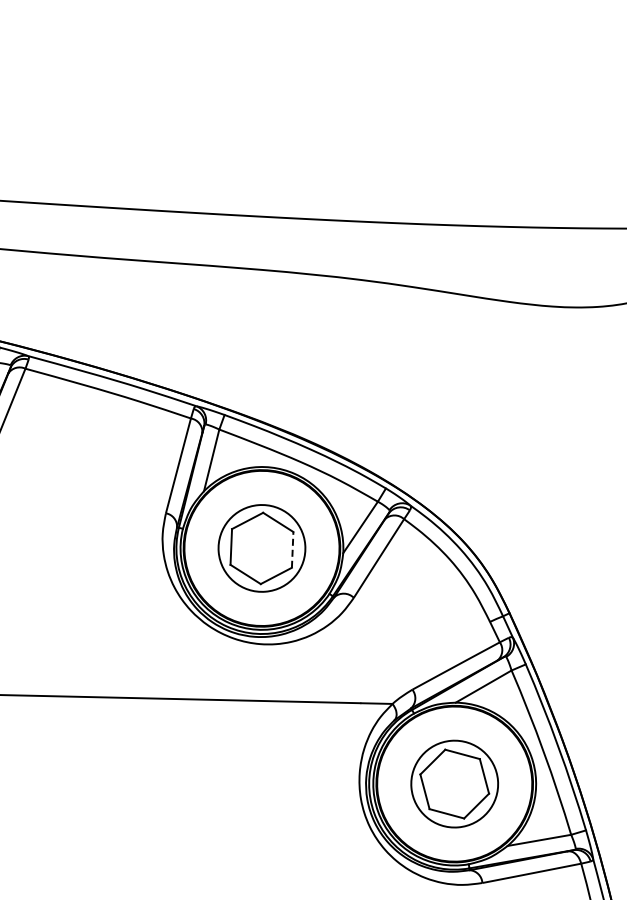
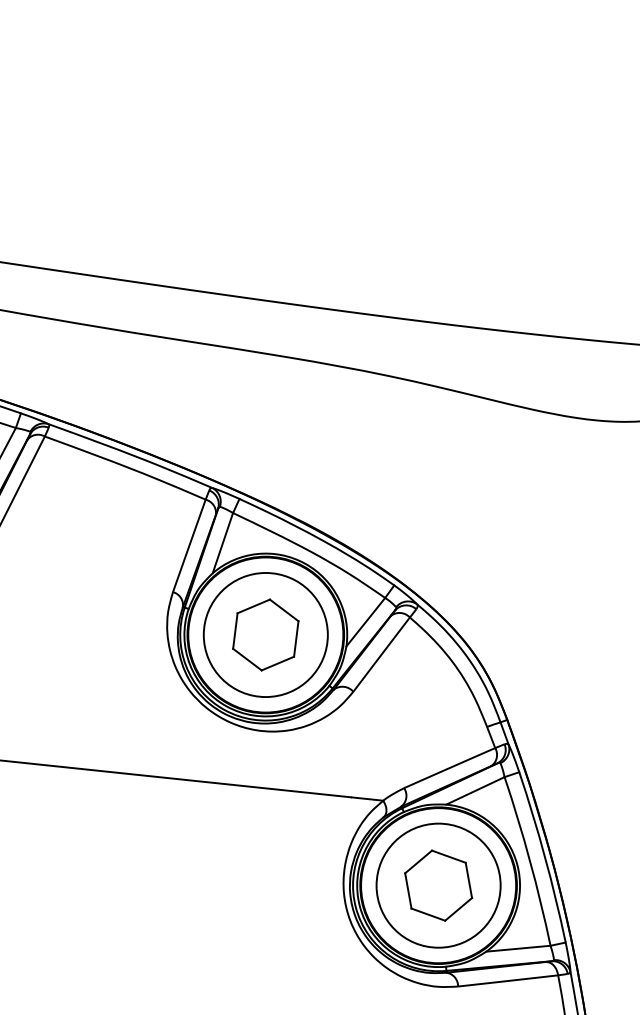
circle: (261, 547) -> (265, 634), size x1.43
line: (292, 549) -> (296, 638), dashed -> solid
circle: (454, 783) -> (438, 885), size x1.43

